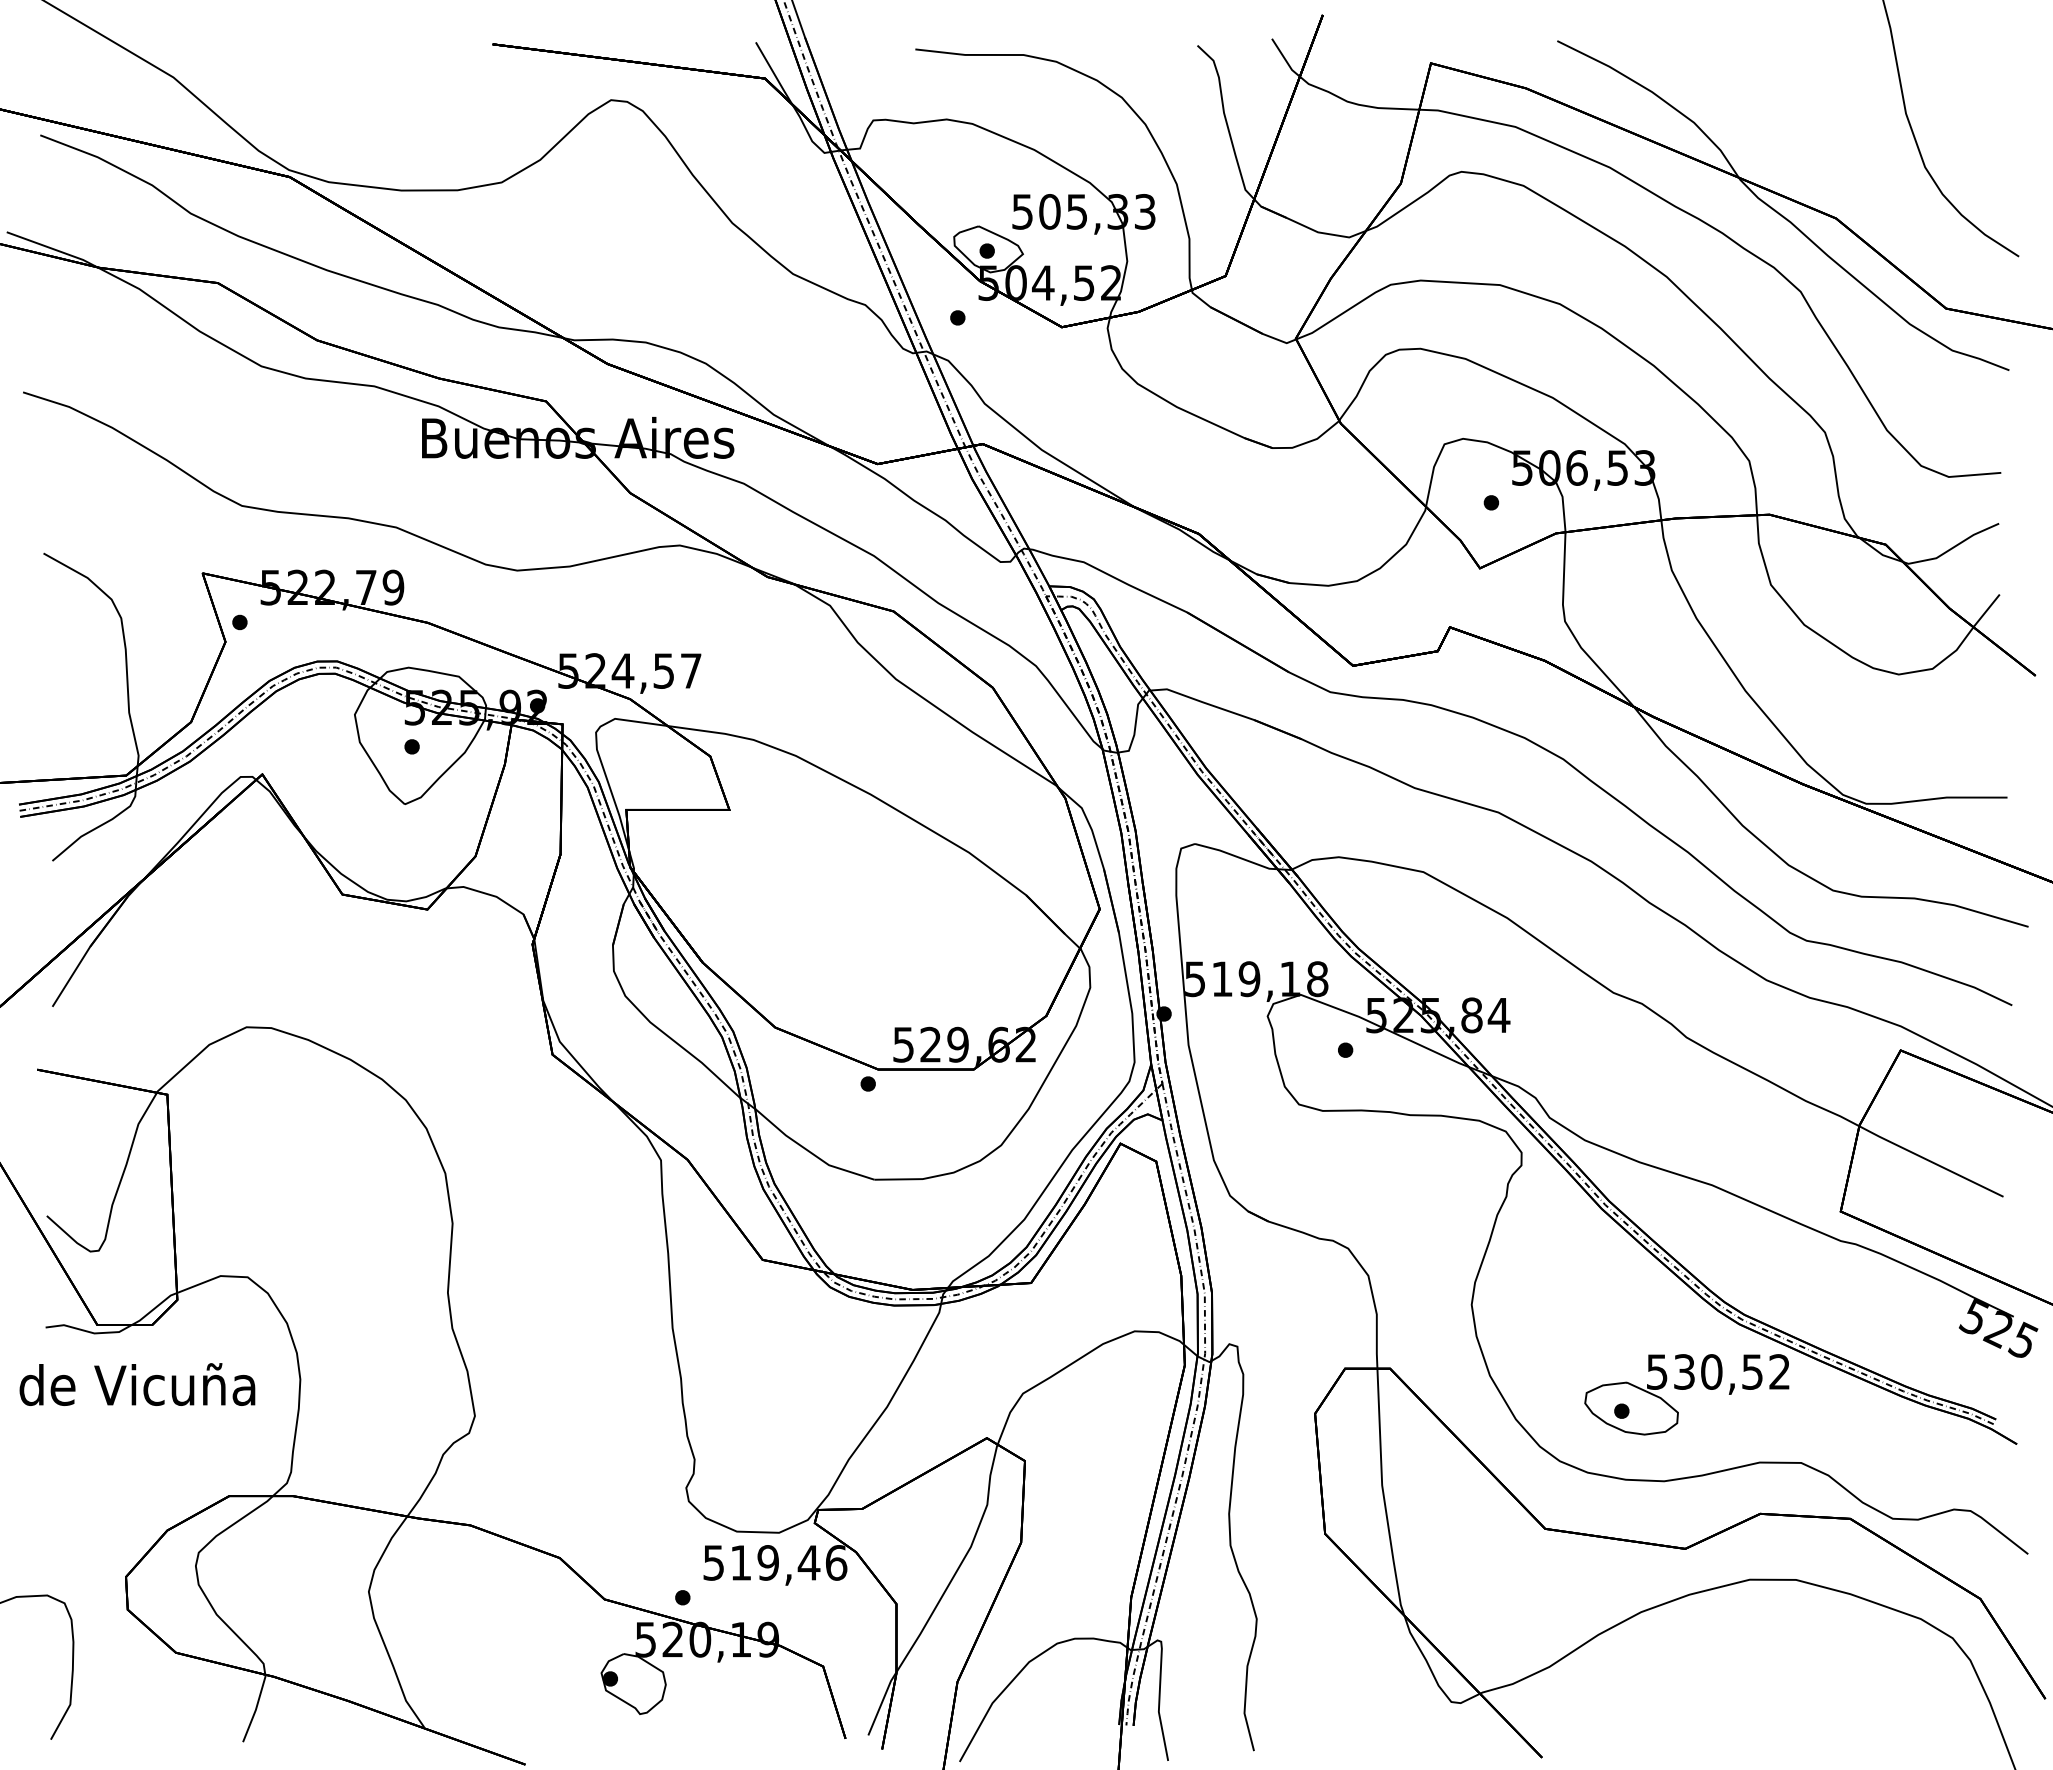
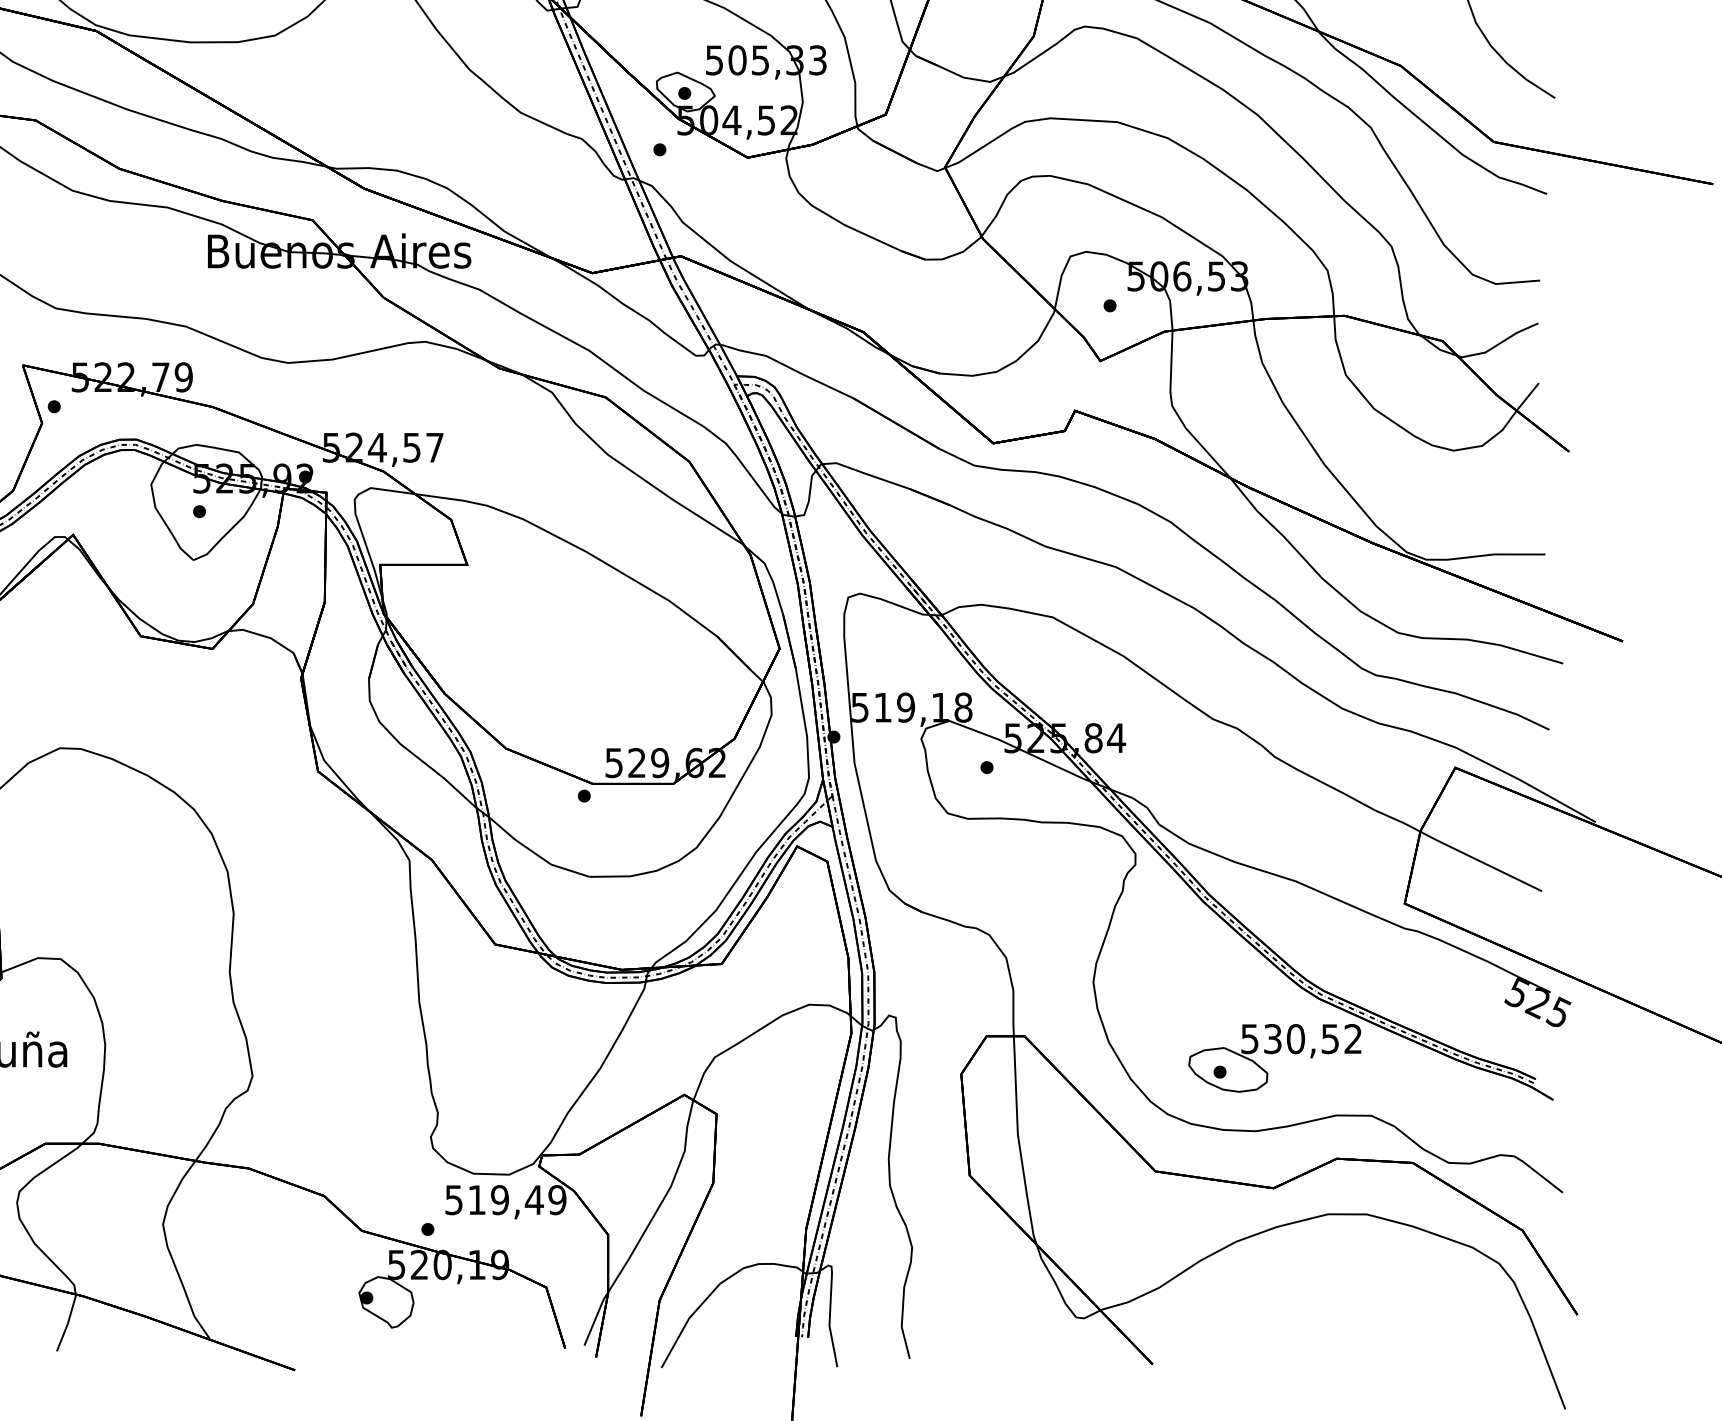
text: (836, 1562) -> (557, 1199), 519,46 -> 519,49

